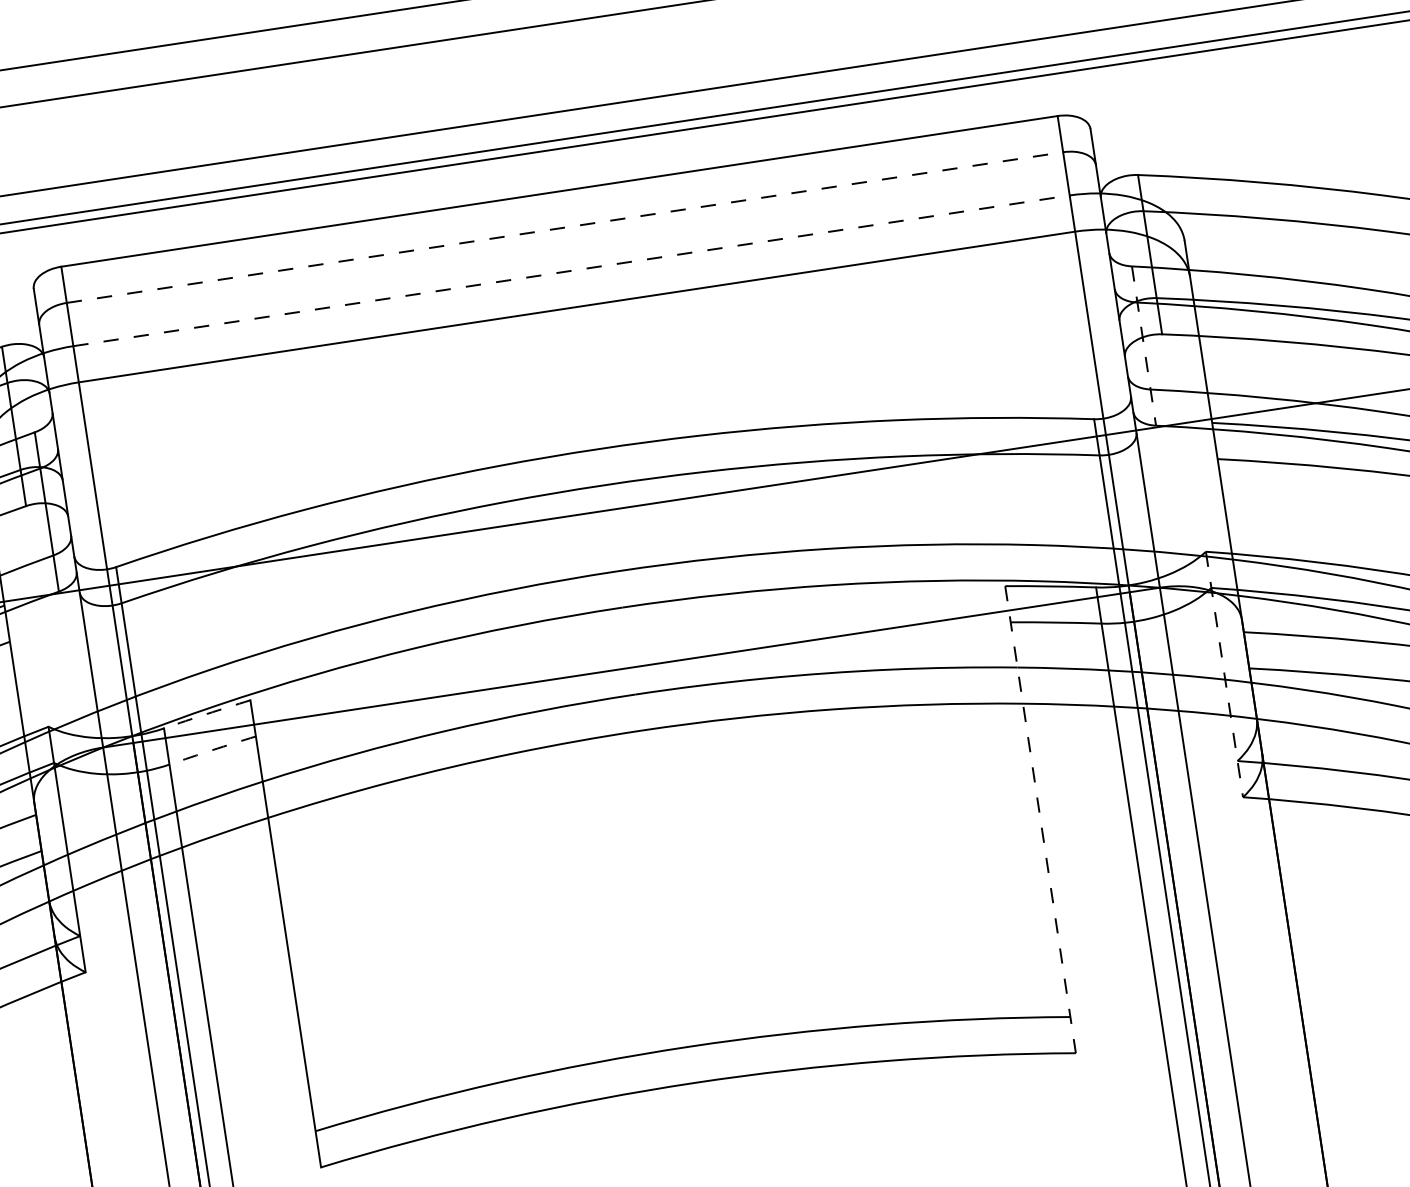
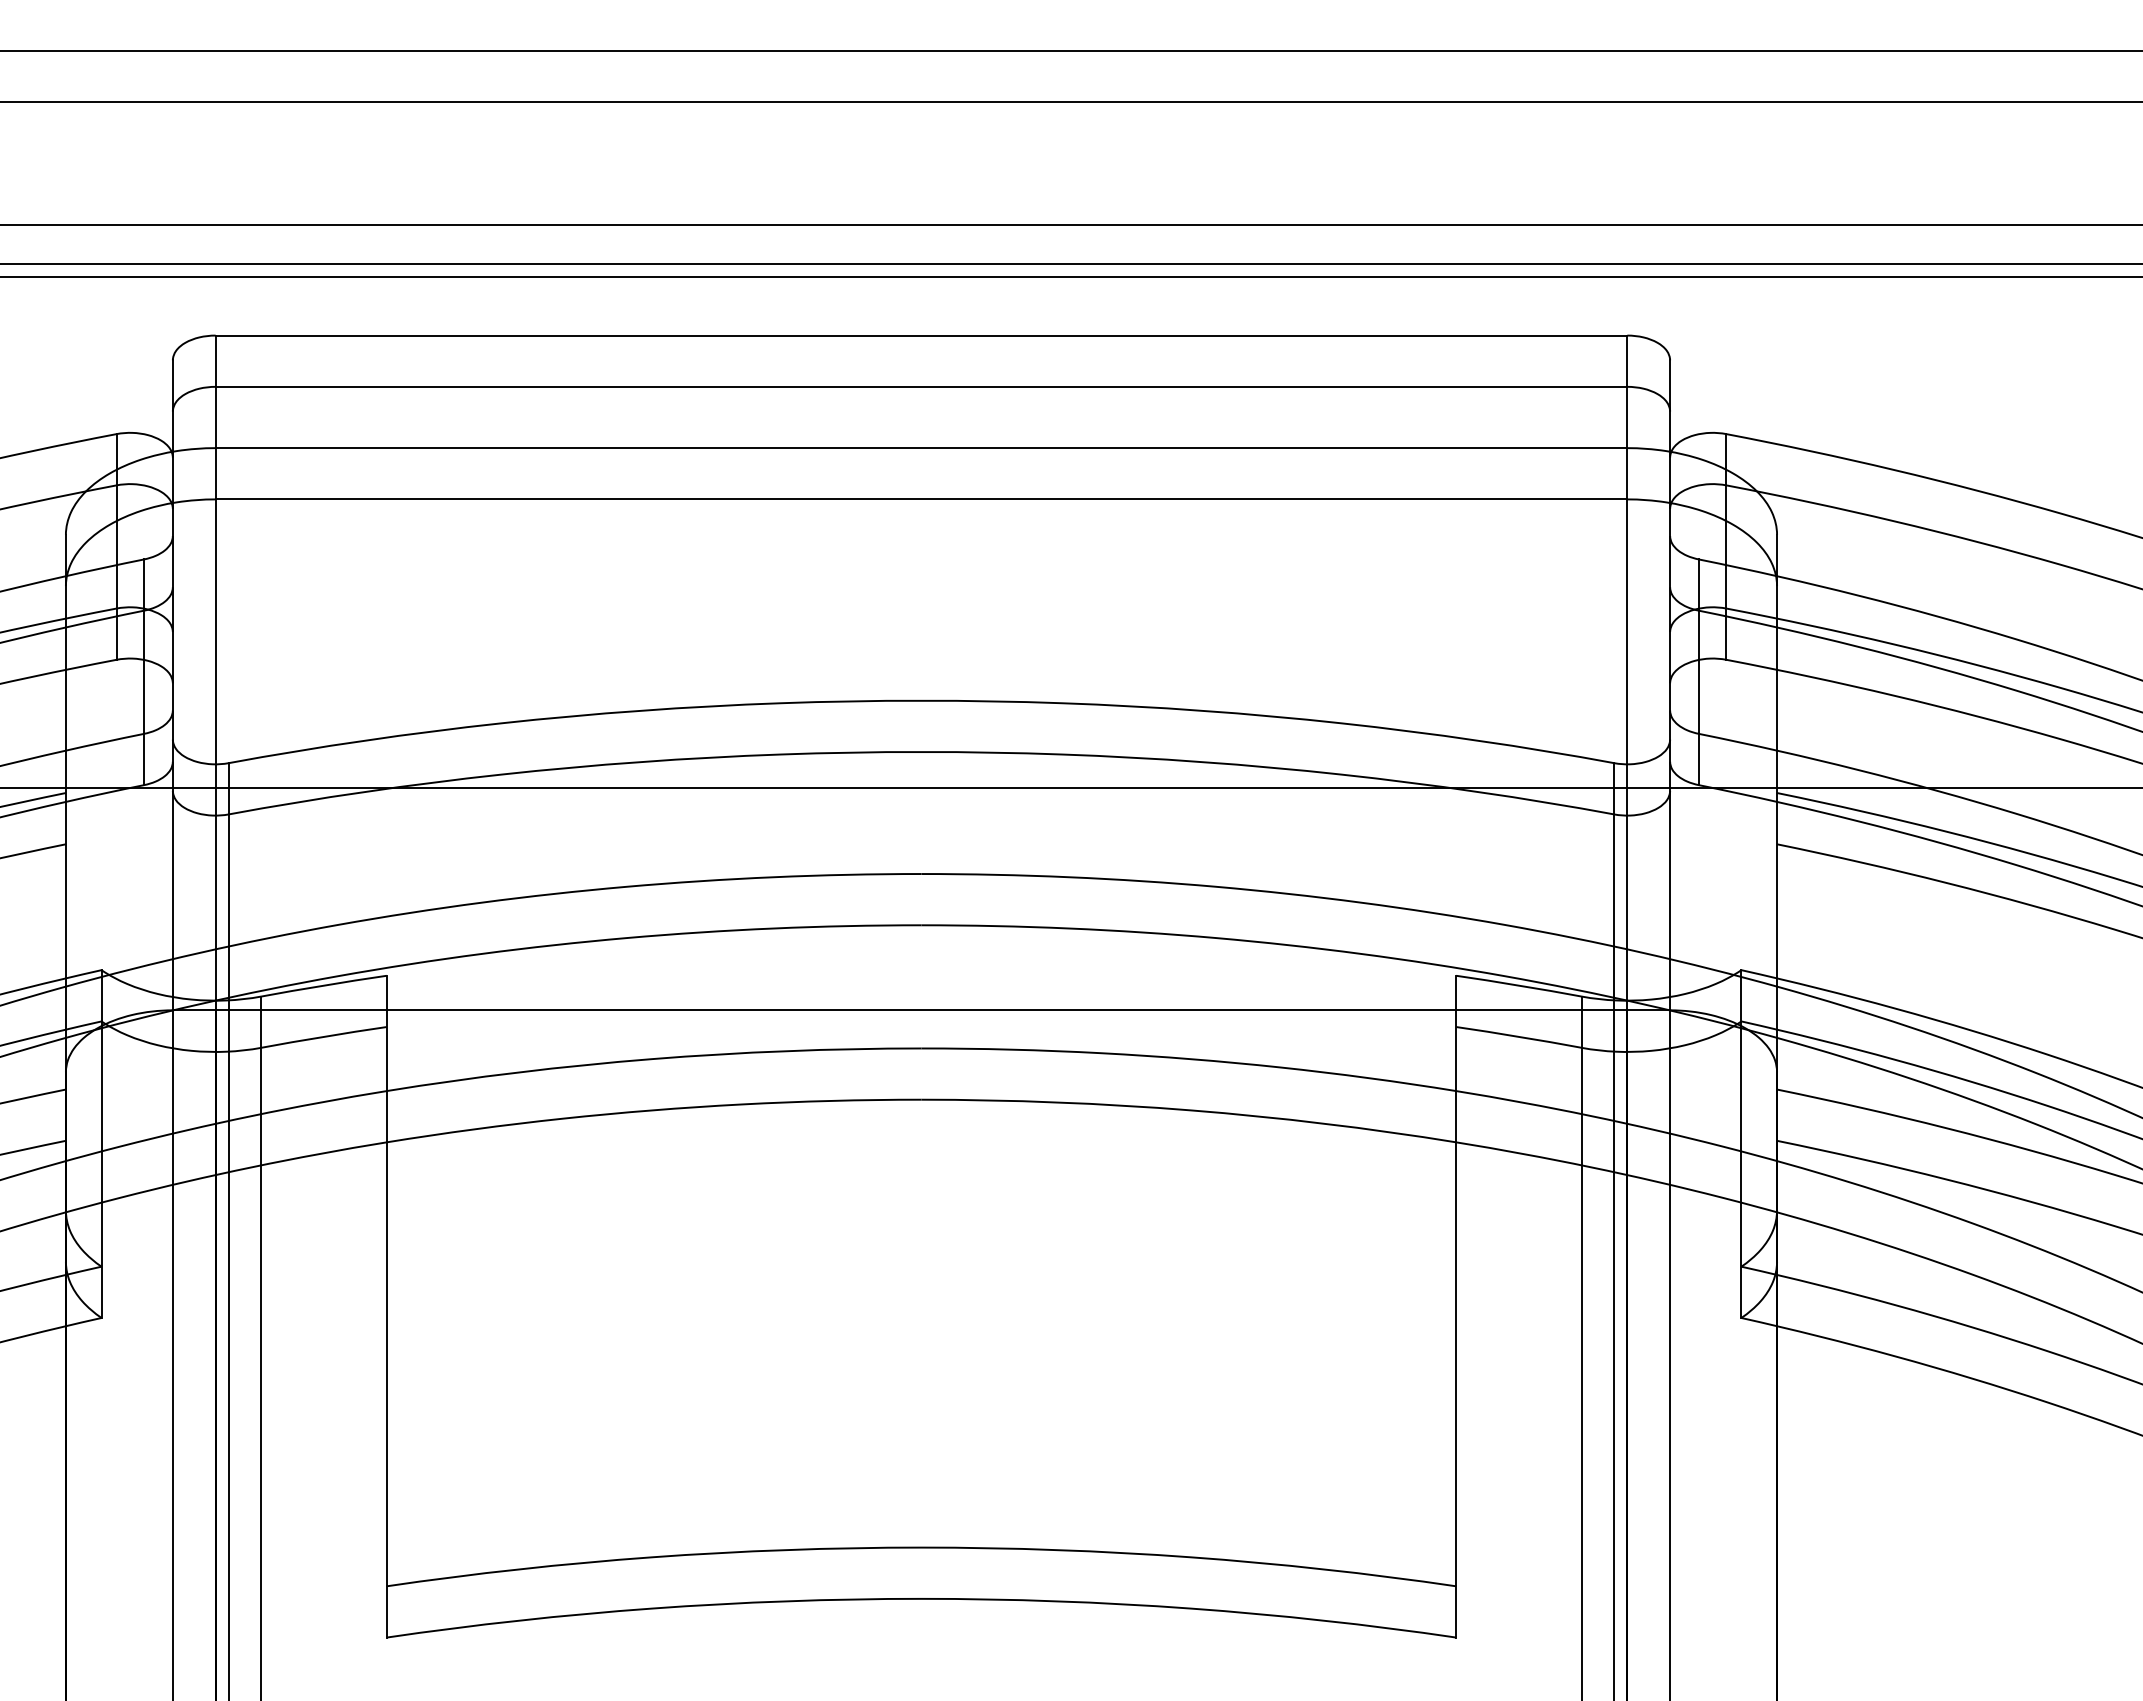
line: (564, 227) -> (921, 386), dashed -> solid
line: (571, 271) -> (921, 448), dashed -> solid
line: (1143, 346) -> (1698, 672), dashed -> solid
line: (1224, 674) -> (1741, 1144), dashed -> solid
arc: (206, 713) -> (323, 985), dashed -> solid
arc: (212, 749) -> (323, 1036), dashed -> solid
line: (1040, 819) -> (1456, 1306), dashed -> solid

